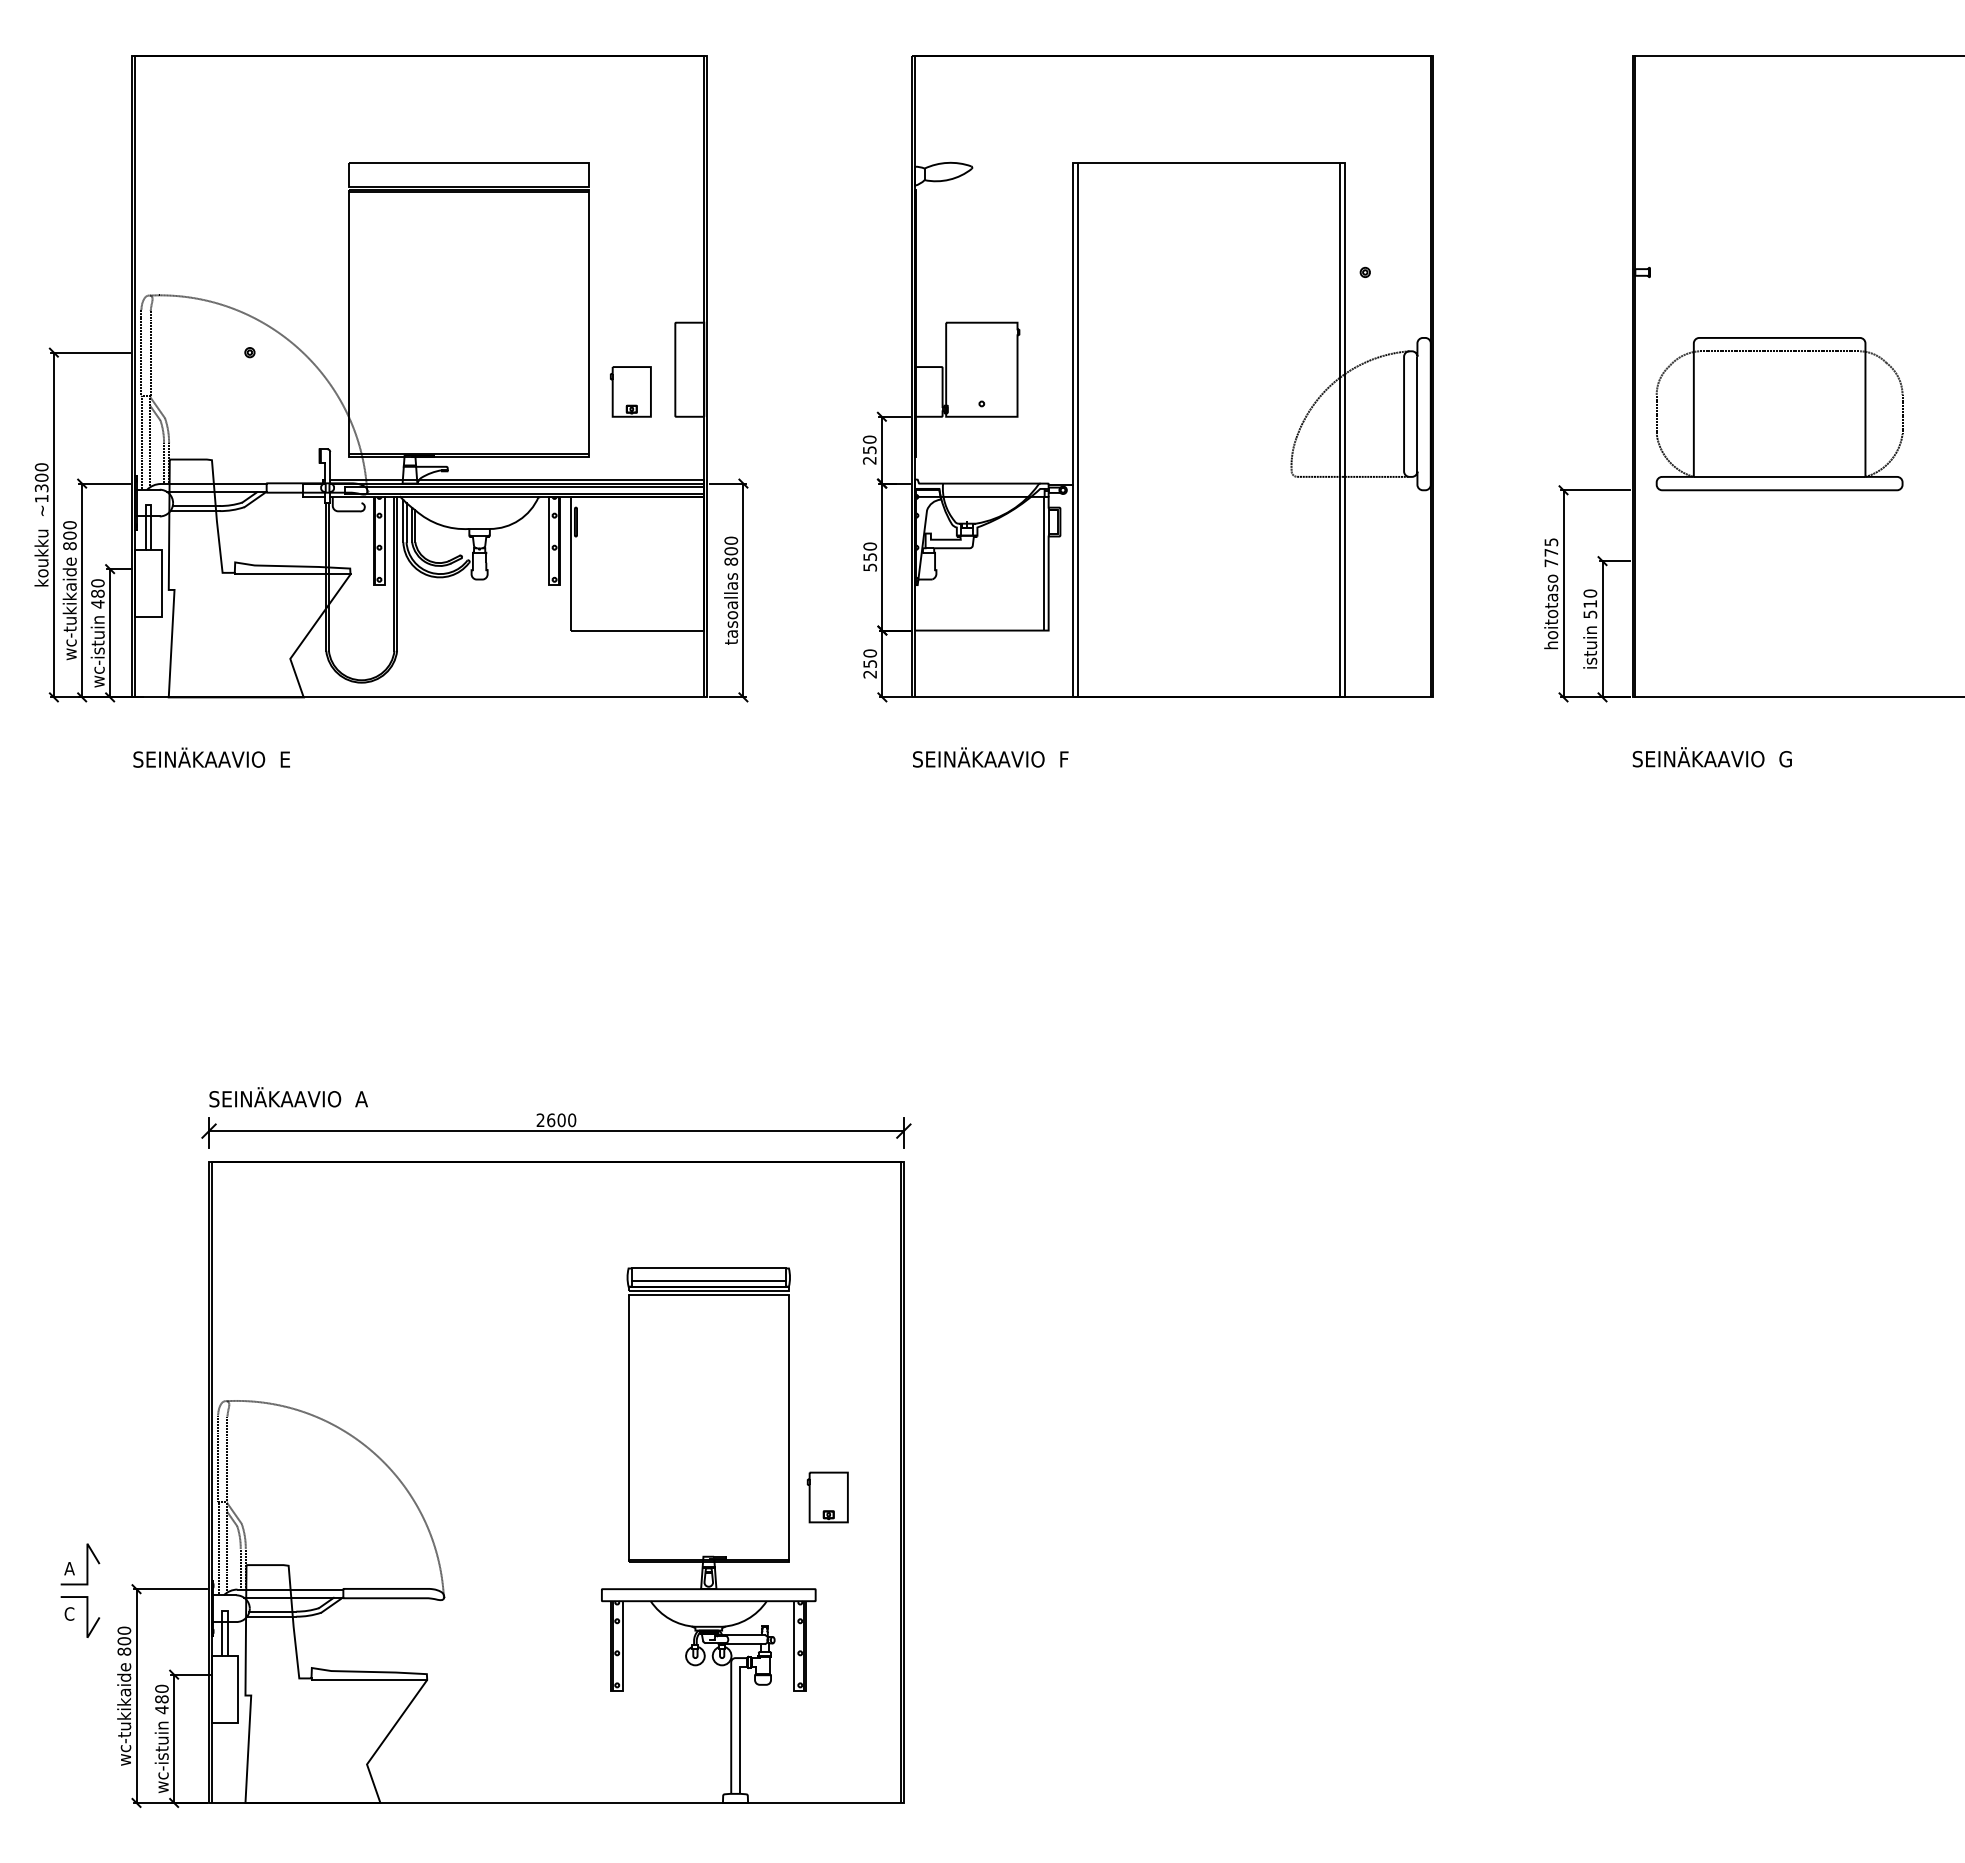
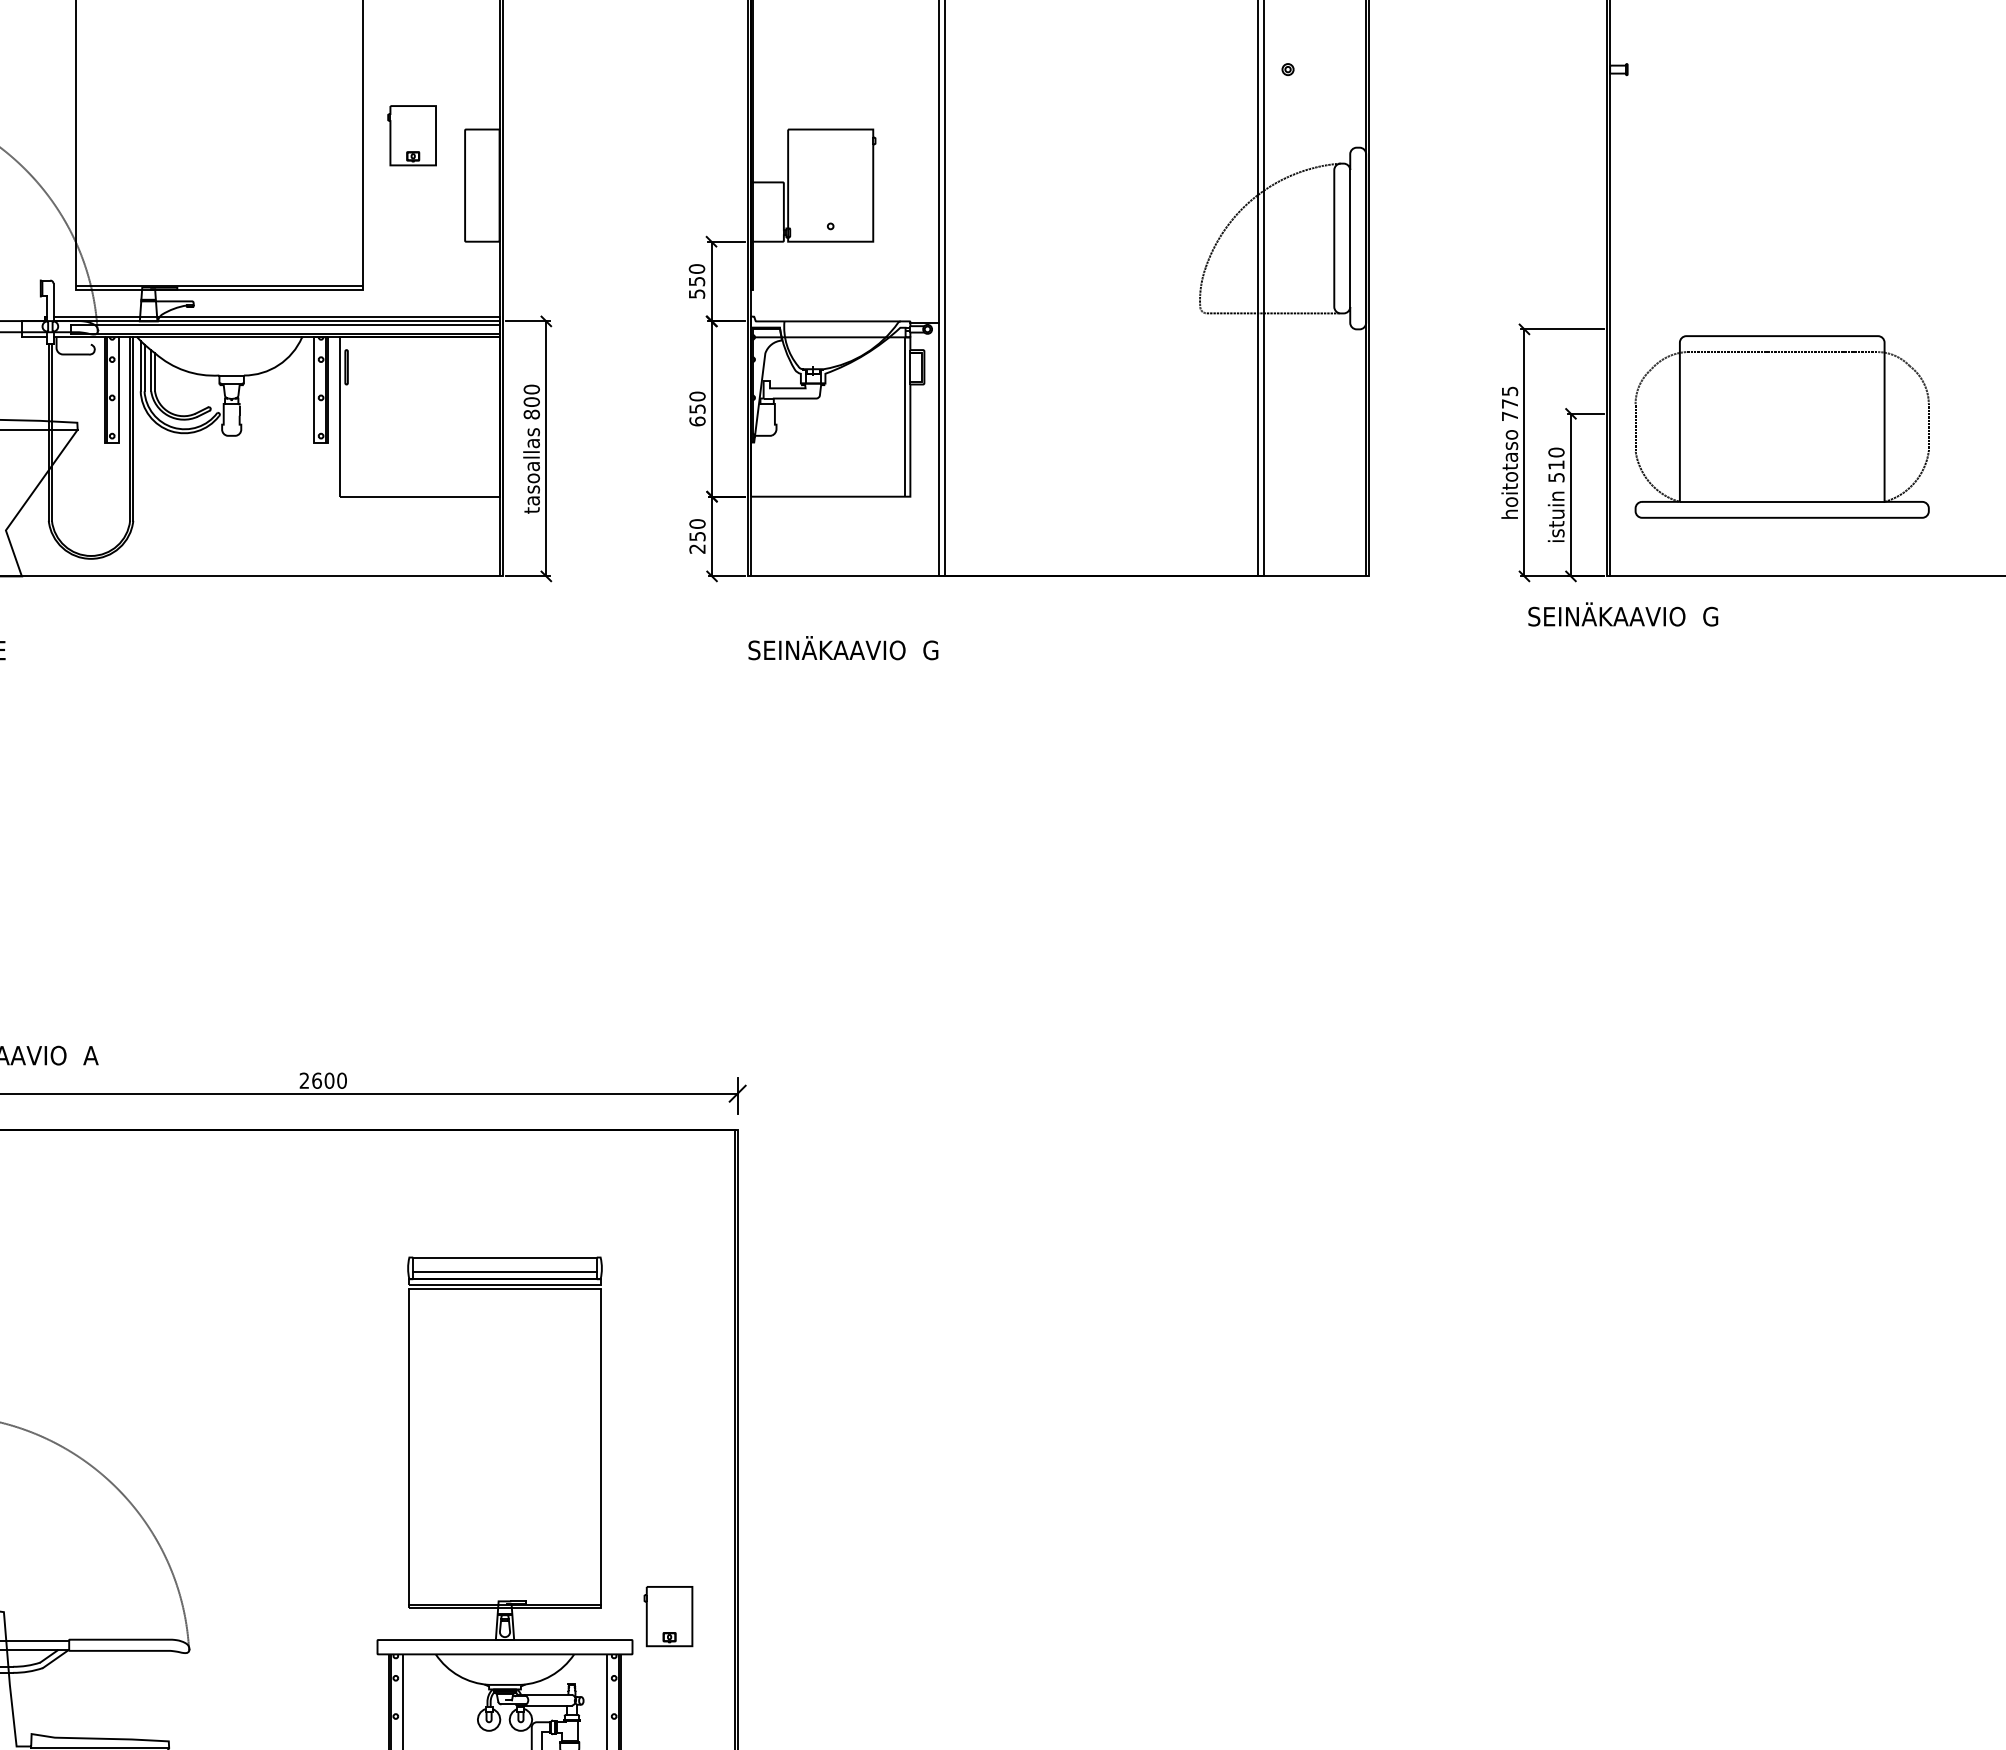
part: (630, 391) -> (411, 135), moved
part: (1779, 414) -> (1782, 427), moved
text: (869, 460) -> (696, 293), 250 -> 550
text: (870, 567) -> (697, 421), 550 -> 650
text: (1711, 757) -> (1622, 614), moved
text: (1065, 759) -> (930, 650), SEINÄKAAVIO  F -> SEINÄKAAVIO  G
part: (827, 1497) -> (668, 1616), moved

